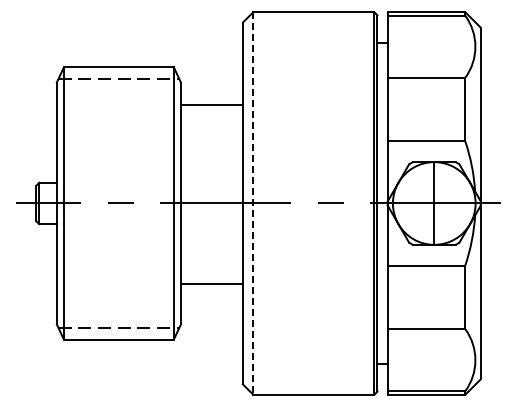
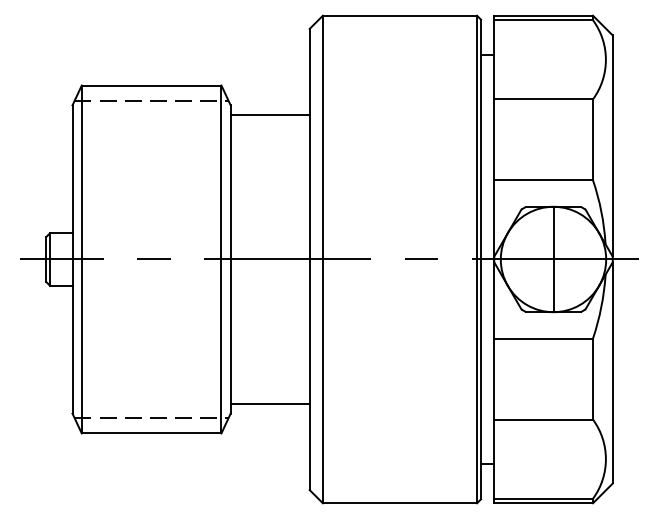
line: (211, 104) -> (269, 114), moved
line: (253, 204) -> (323, 260), dashed -> solid
line: (211, 284) -> (269, 404), moved

